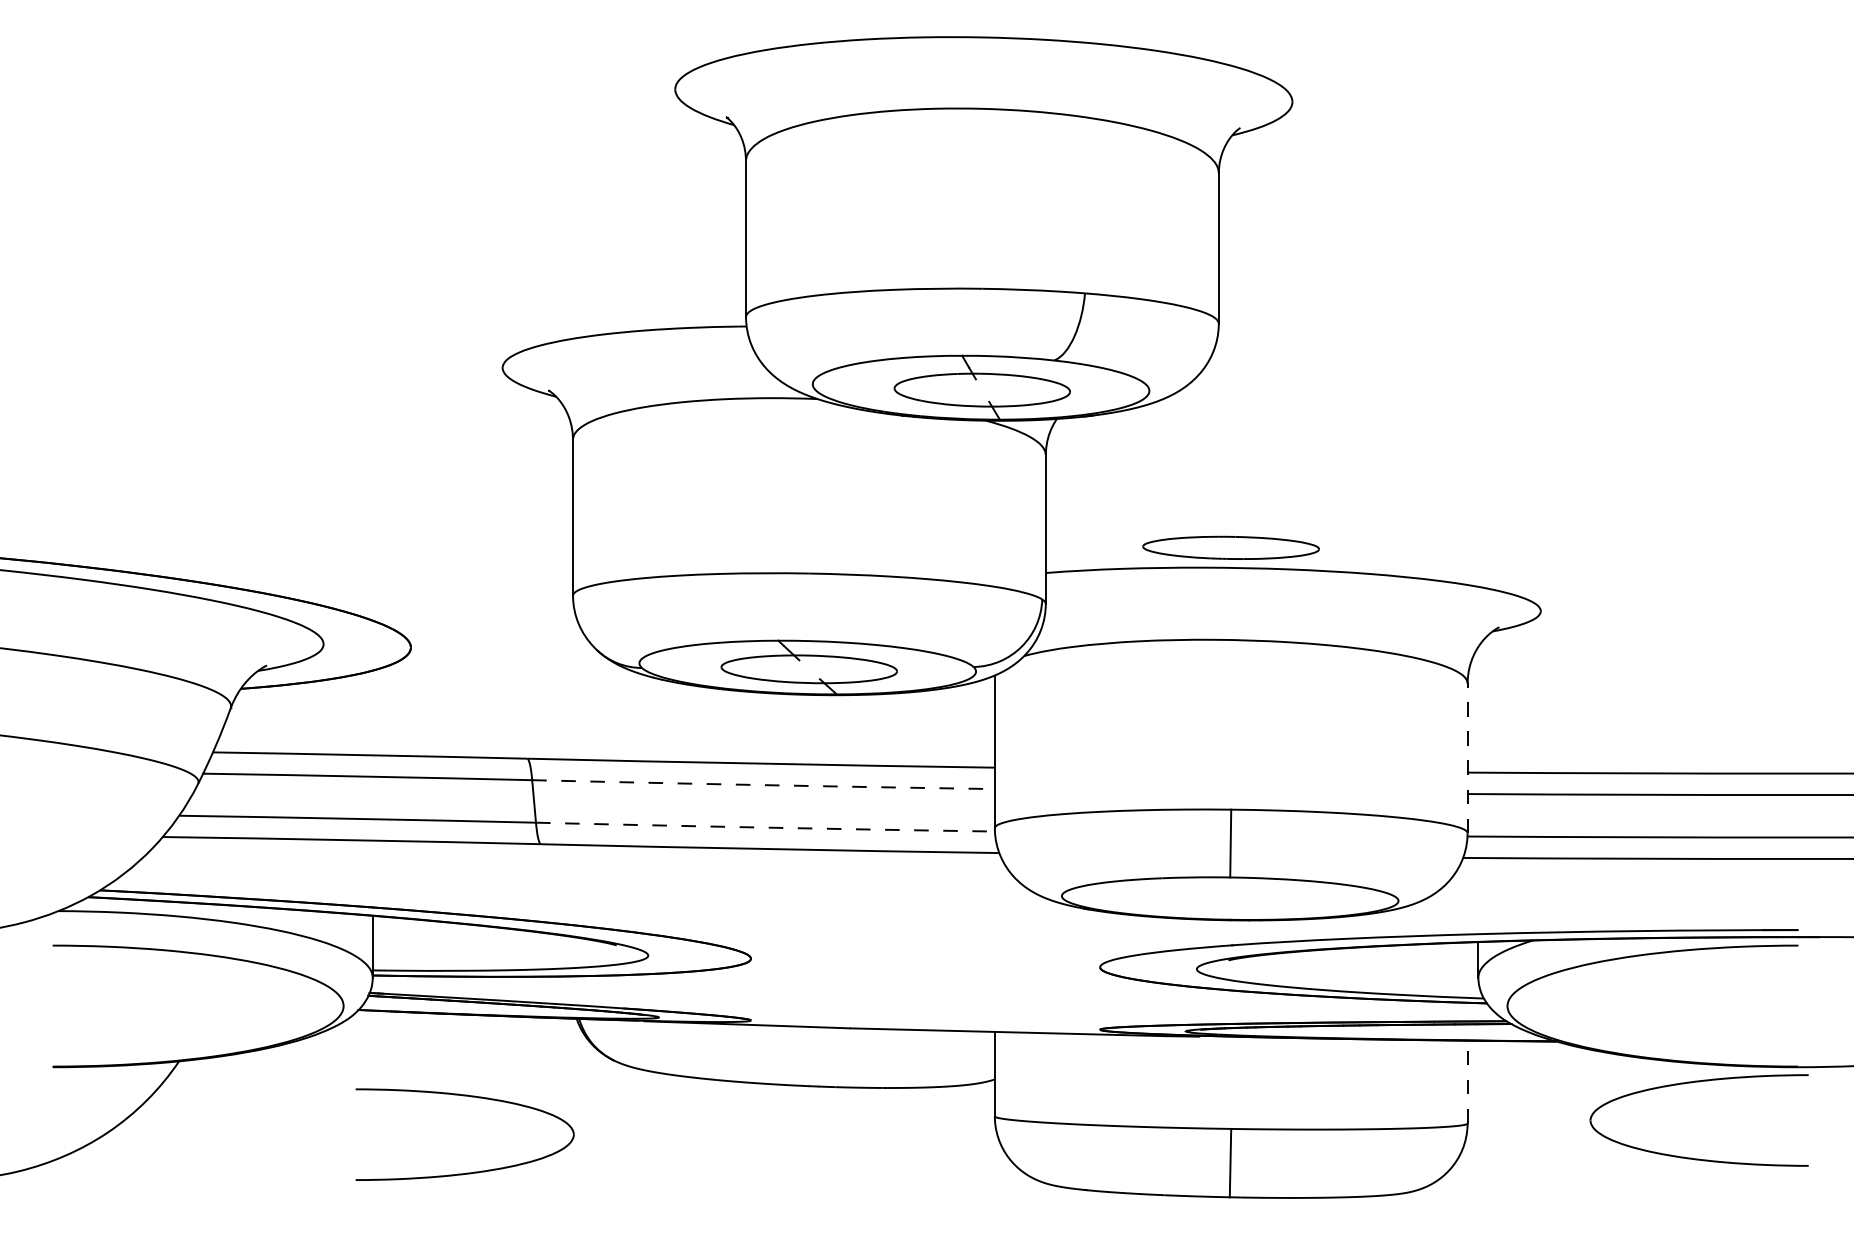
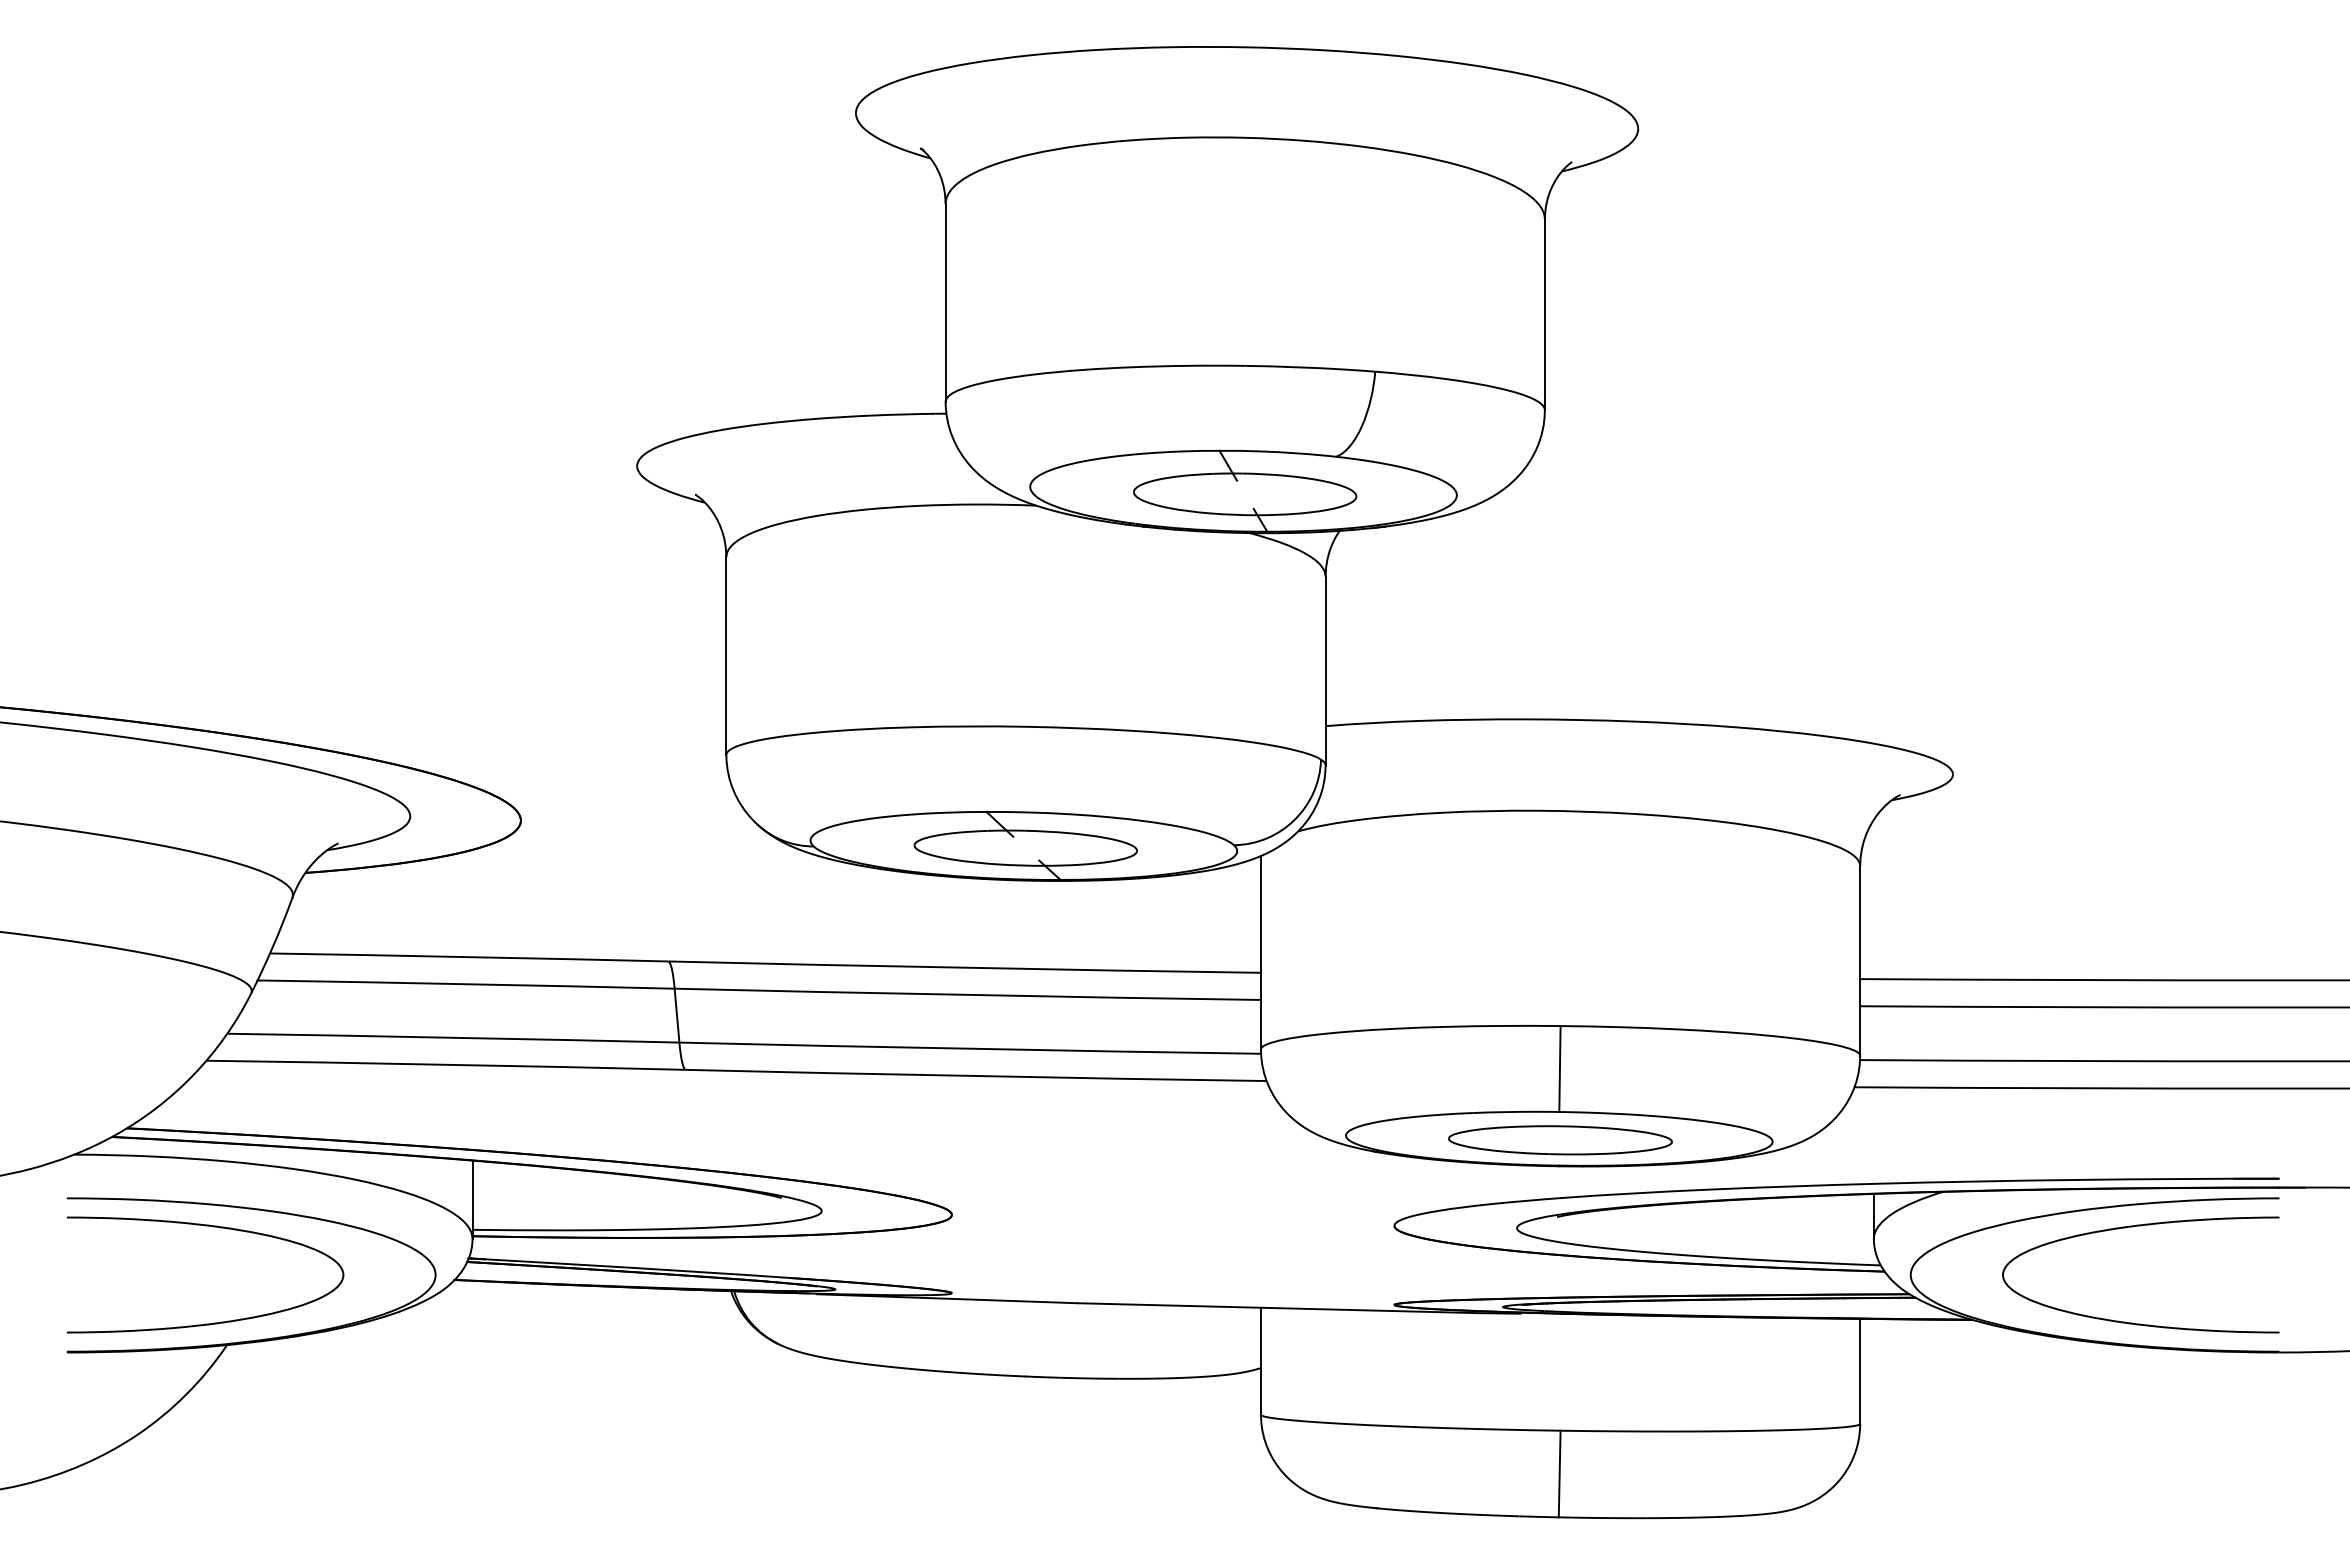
part: (1231, 548) -> (1560, 1140), moved
line: (1467, 757) -> (1860, 960), dashed -> solid
arc: (763, 784) -> (967, 994), dashed -> solid
arc: (765, 827) -> (970, 1048), dashed -> solid
line: (1467, 1082) -> (1860, 1371), dashed -> solid
part: (1693, 1083) -> (2133, 1227), moved
part: (471, 1097) -> (213, 1227), moved

